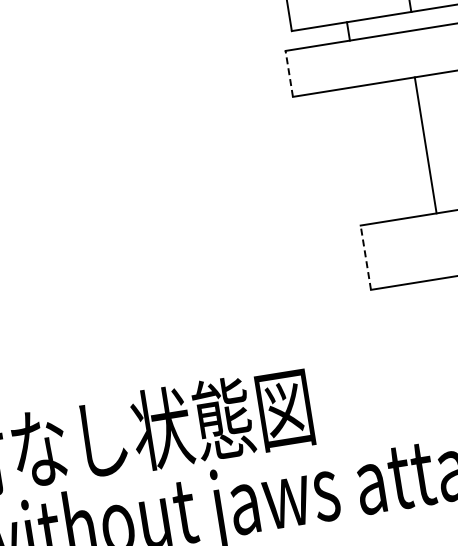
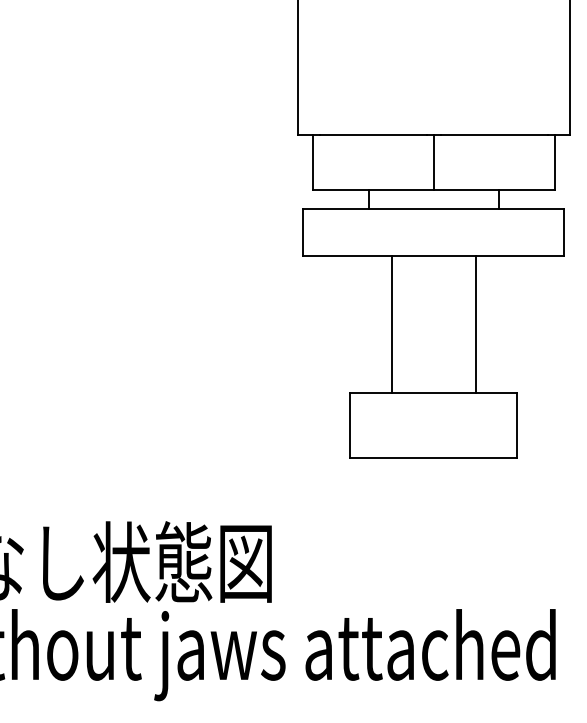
line: (289, 73) -> (303, 231), dashed -> solid
line: (425, 145) -> (391, 324), moved
line: (365, 257) -> (349, 425), dashed -> solid

